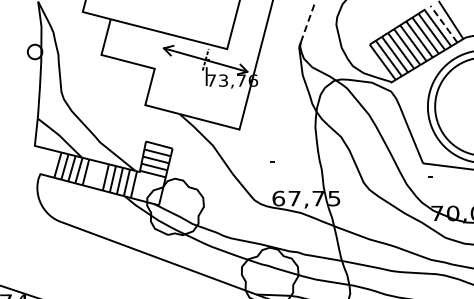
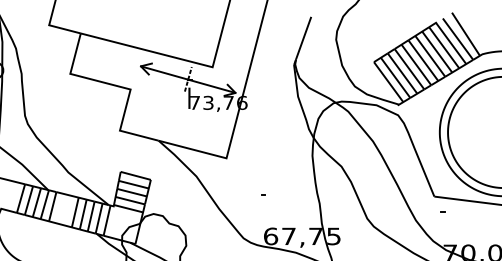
line: (307, 23) -> (303, 38), dashed -> solid
line: (444, 24) -> (458, 39), dashed -> solid

